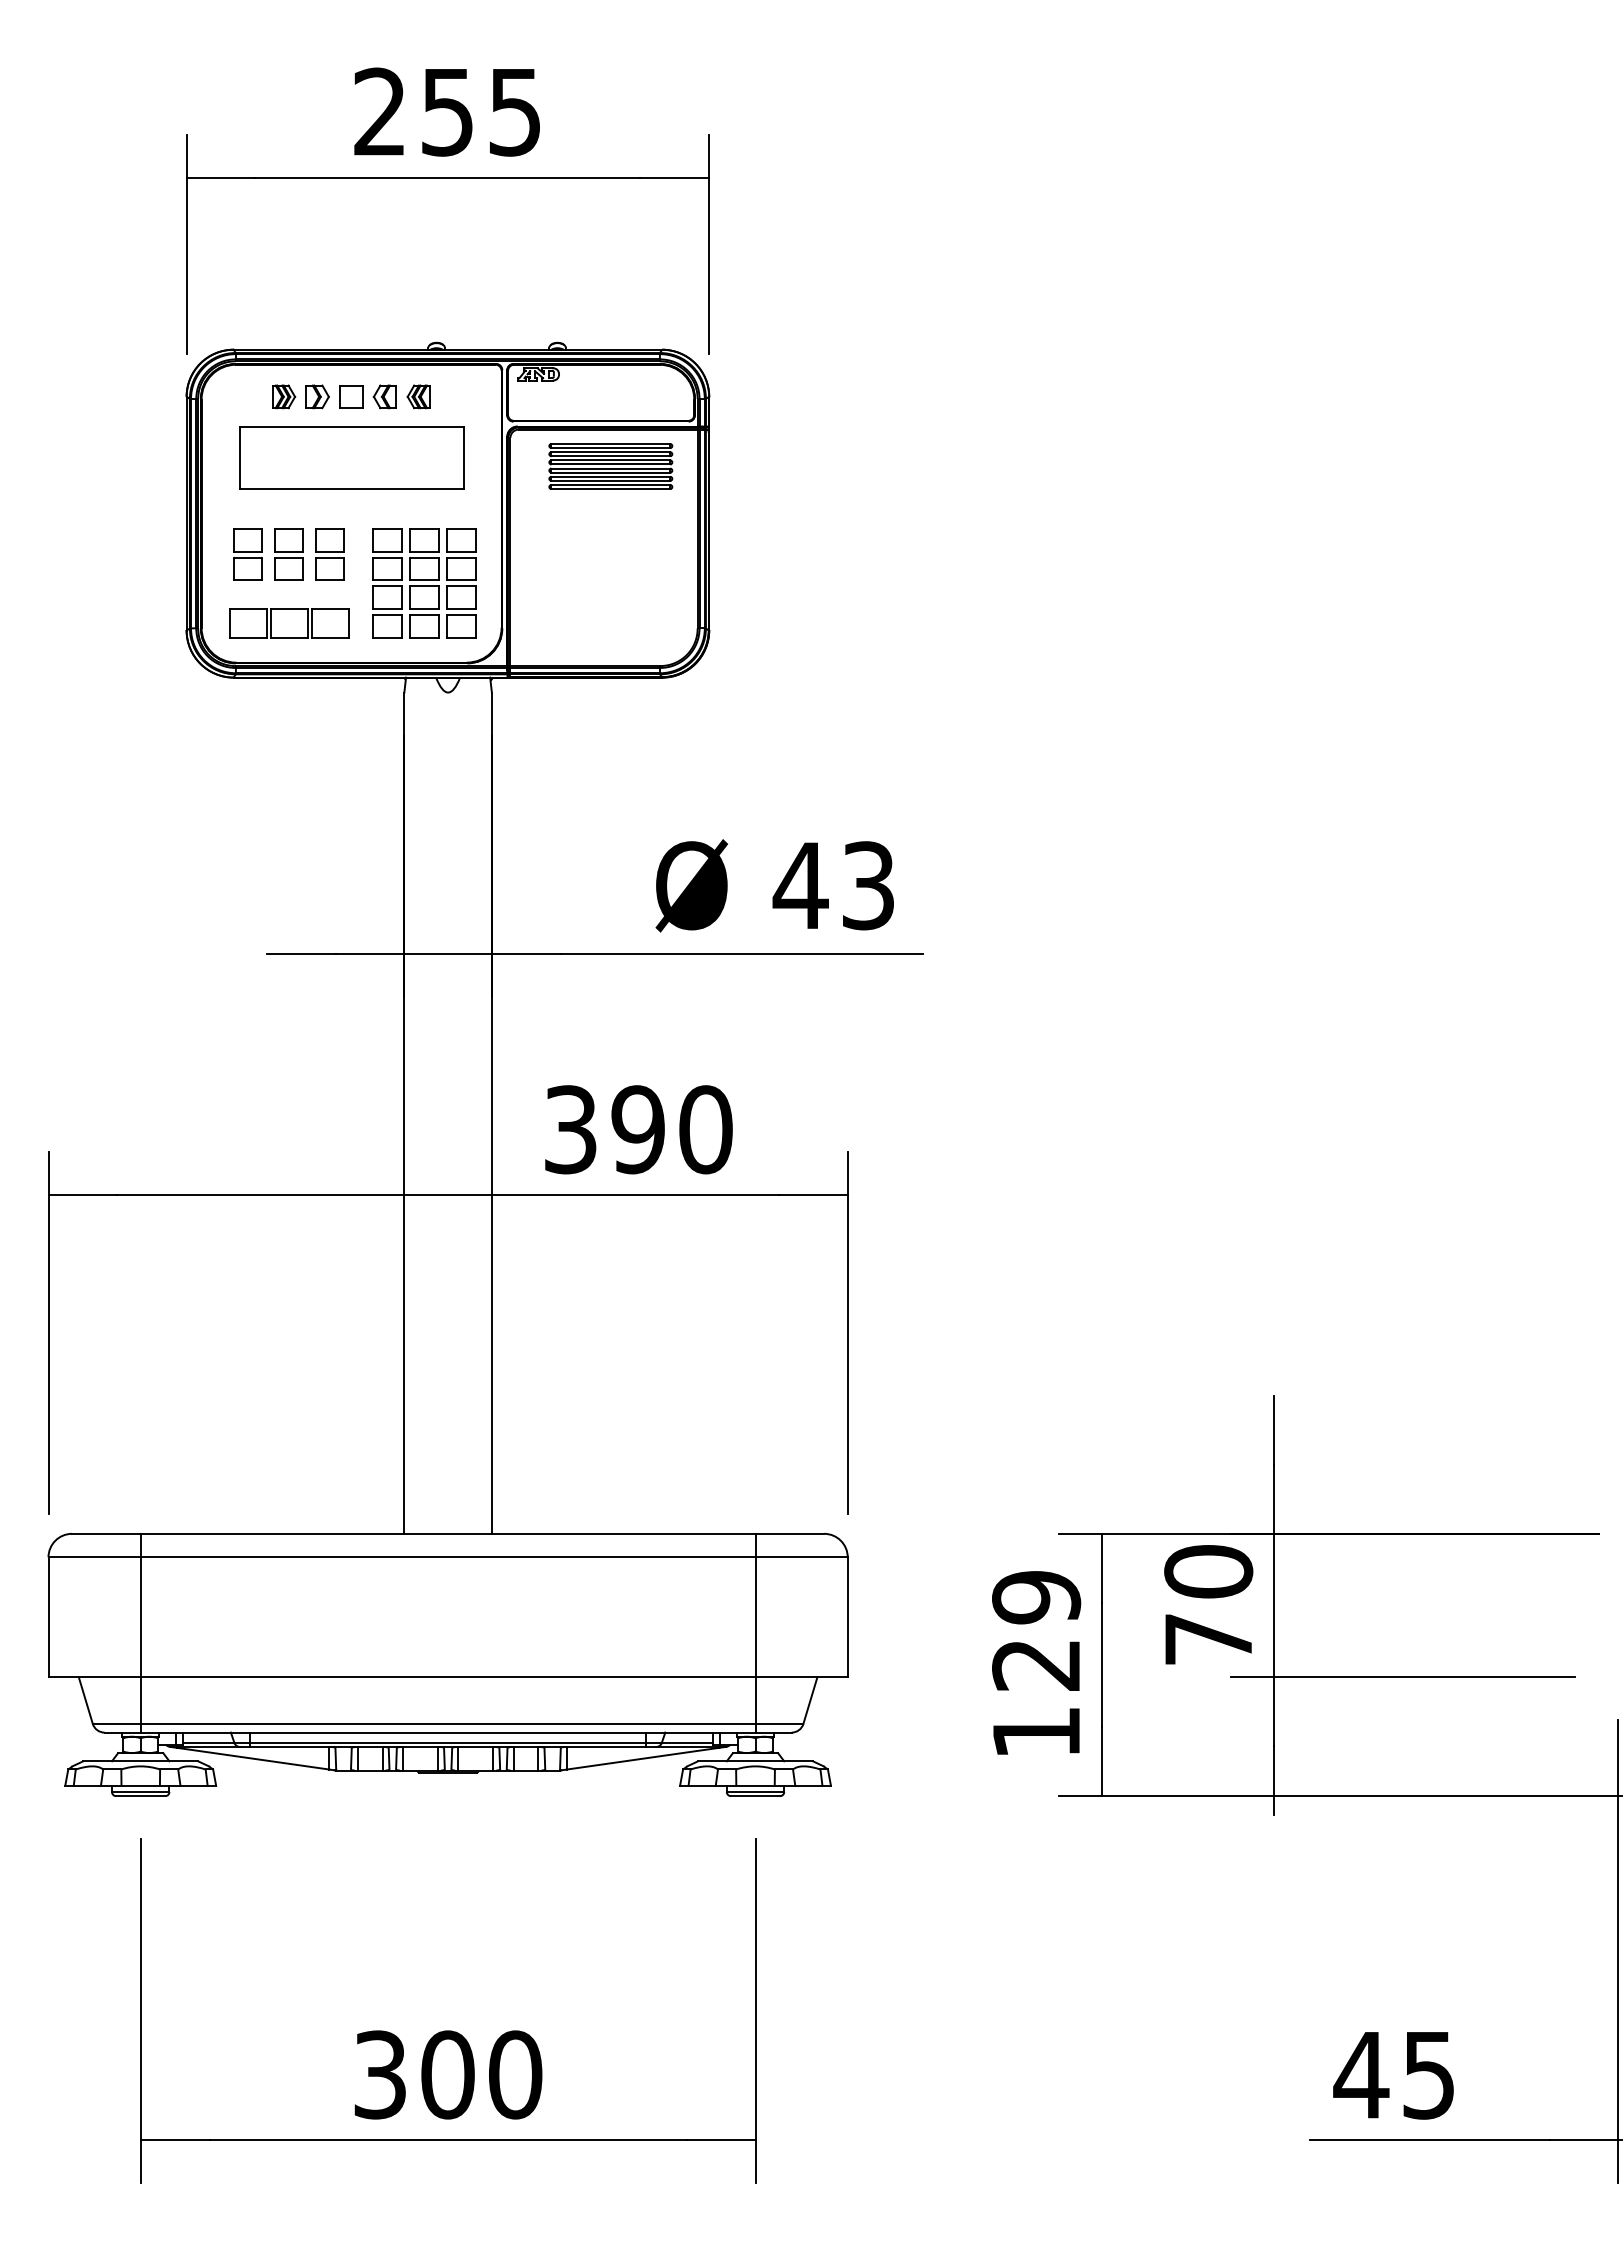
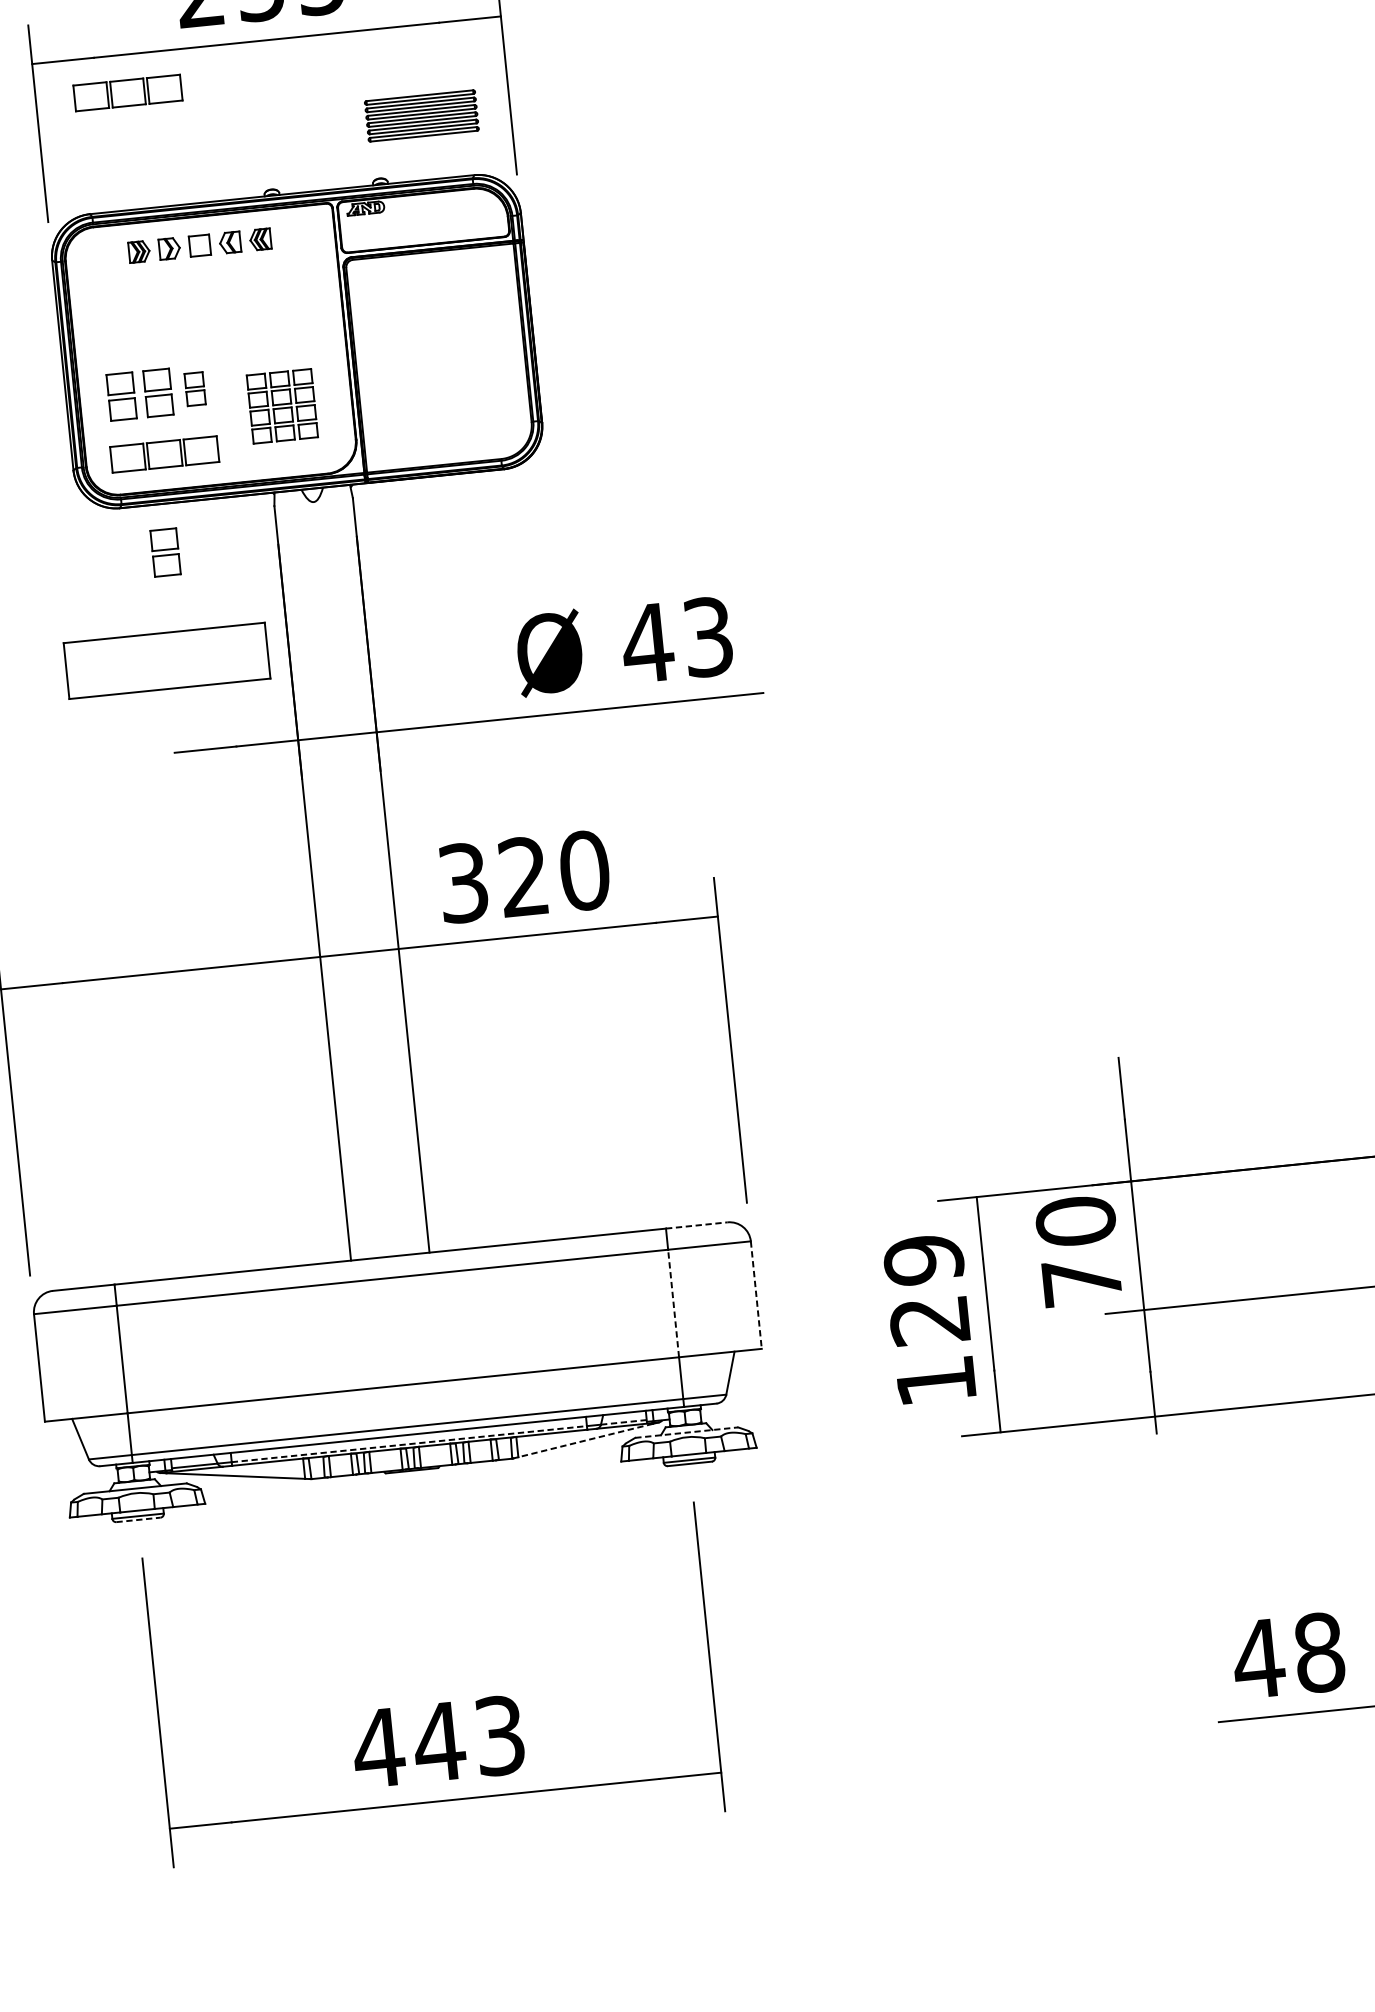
part: (289, 220) -> (128, 93), added
part: (351, 457) -> (166, 660), moved
part: (610, 466) -> (421, 115), moved
part: (329, 554) -> (194, 389), size x0.7
part: (424, 583) -> (282, 406), size x0.7
part: (278, 731) -> (165, 552), added
text: (637, 1129) -> (523, 876), 390 -> 320
line: (790, 1533) -> (697, 1225), solid -> dashed
line: (755, 1617) -> (673, 1303), solid -> dashed
line: (847, 1617) -> (756, 1295), solid -> dashed
line: (448, 1742) -> (409, 1443), solid -> dashed
line: (687, 1742) -> (623, 1421), solid -> dashed
line: (643, 1758) -> (585, 1440), solid -> dashed
line: (756, 1761) -> (687, 1432), solid -> dashed
line: (140, 1796) -> (138, 1520), solid -> dashed
text: (447, 2074) -> (438, 1741), 300 -> 443
text: (1428, 2074) -> (1318, 1652), 45 -> 48

